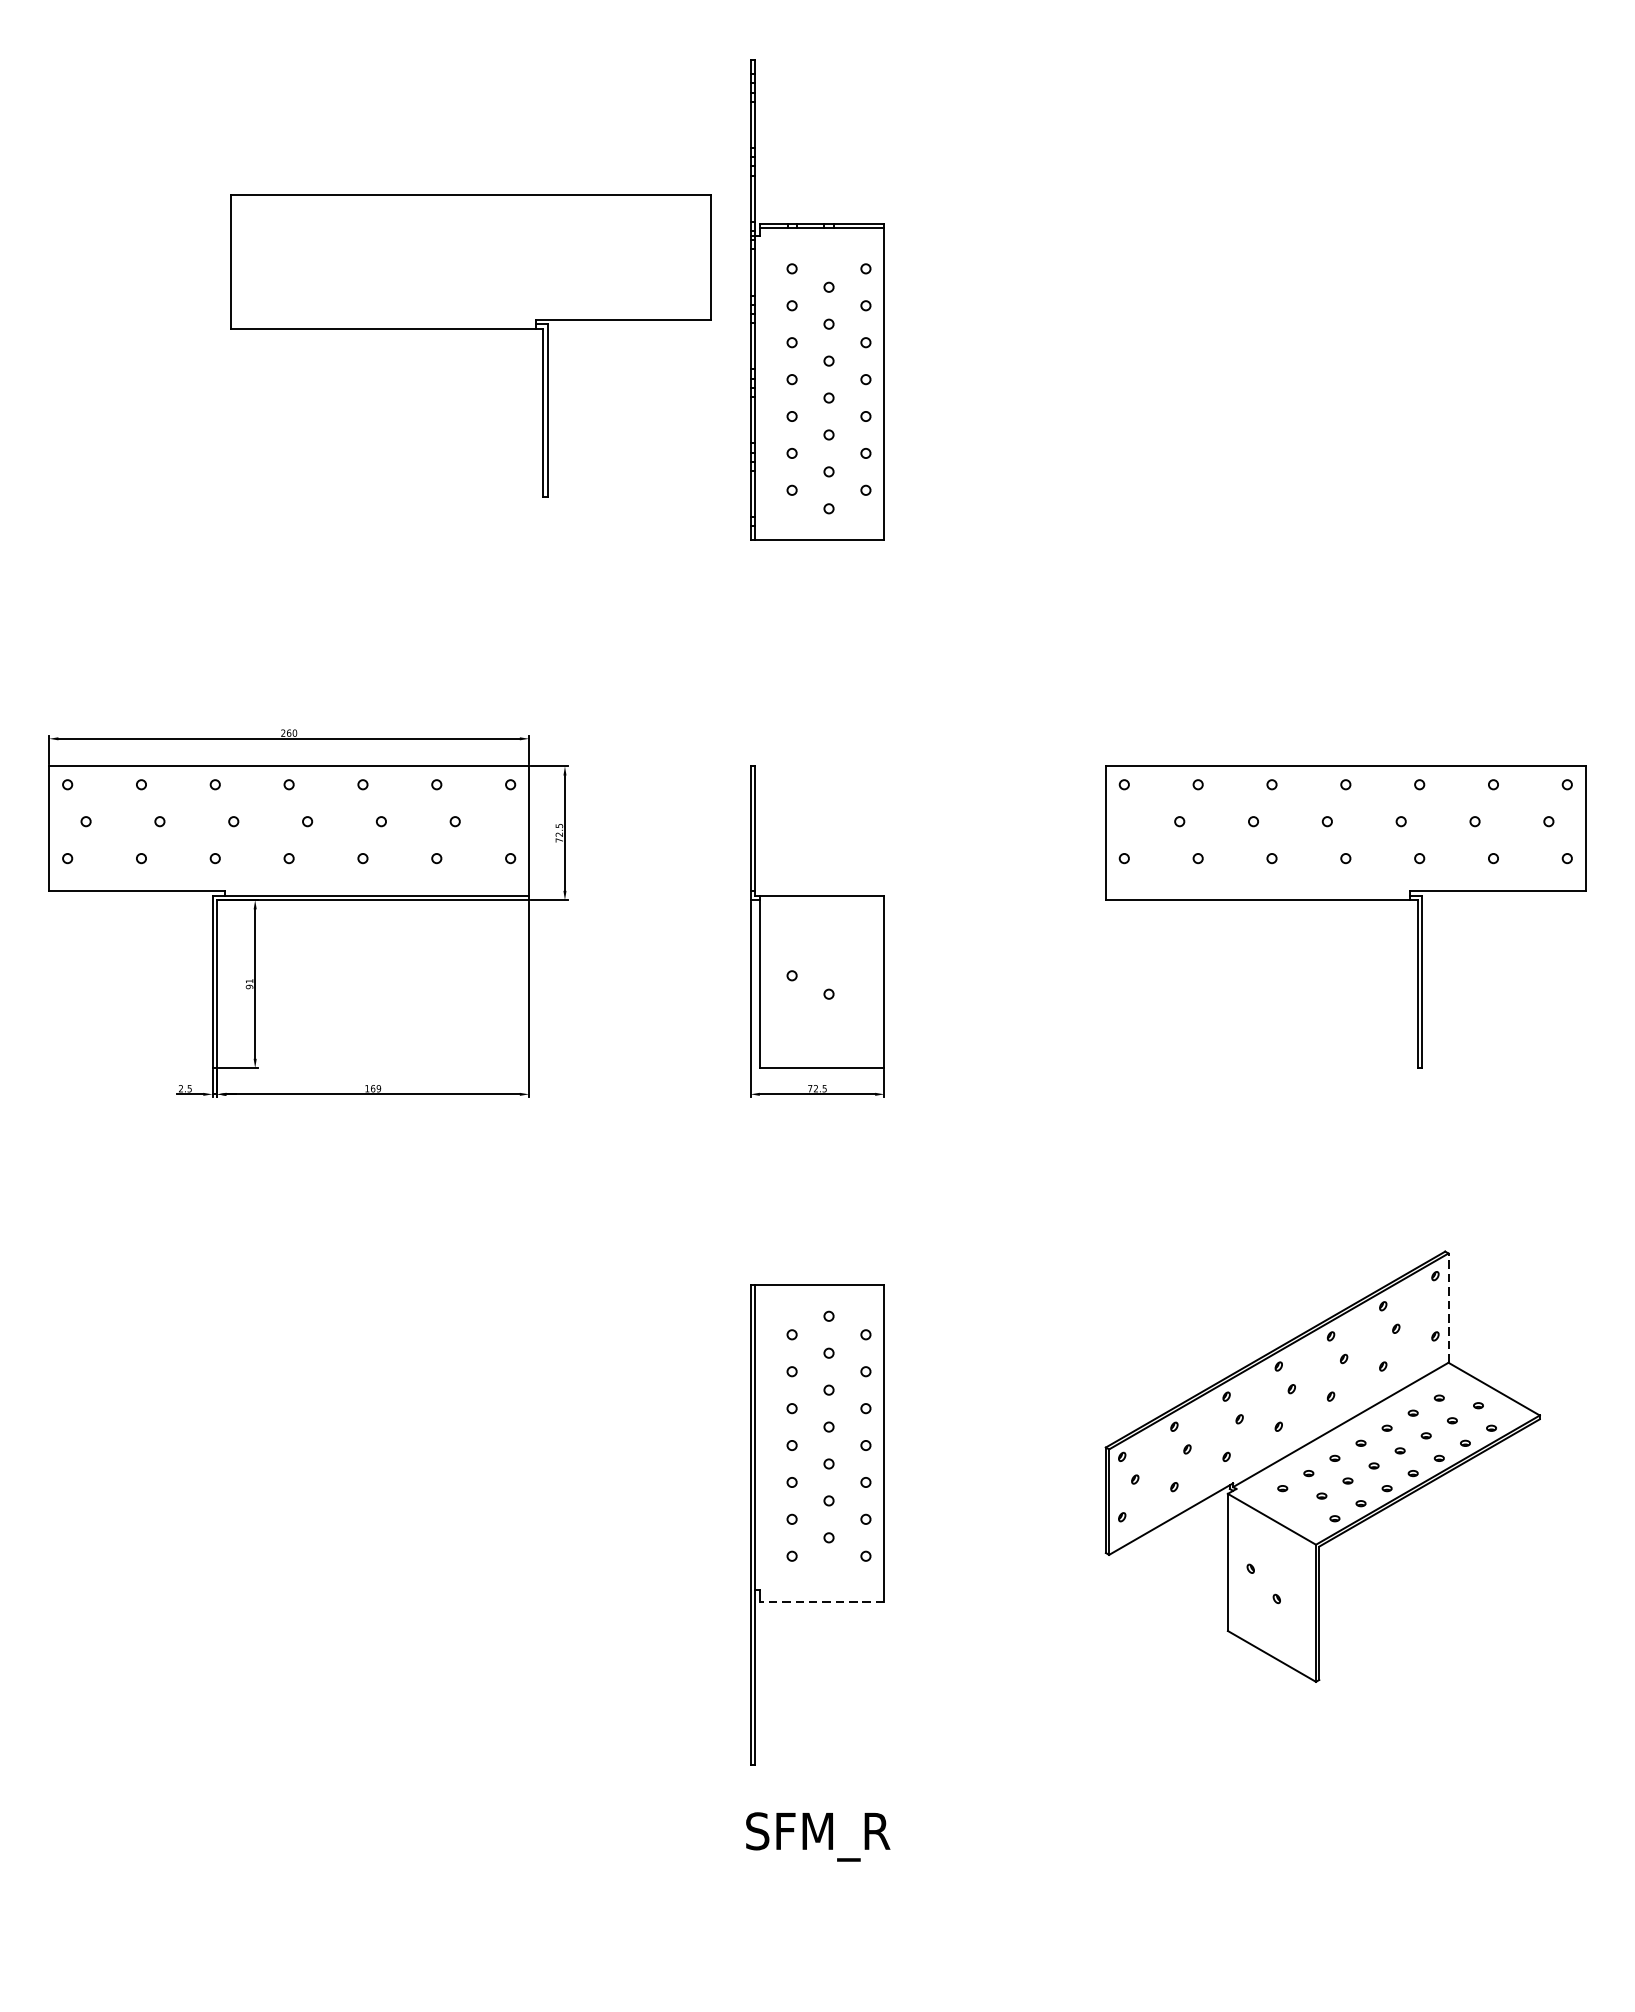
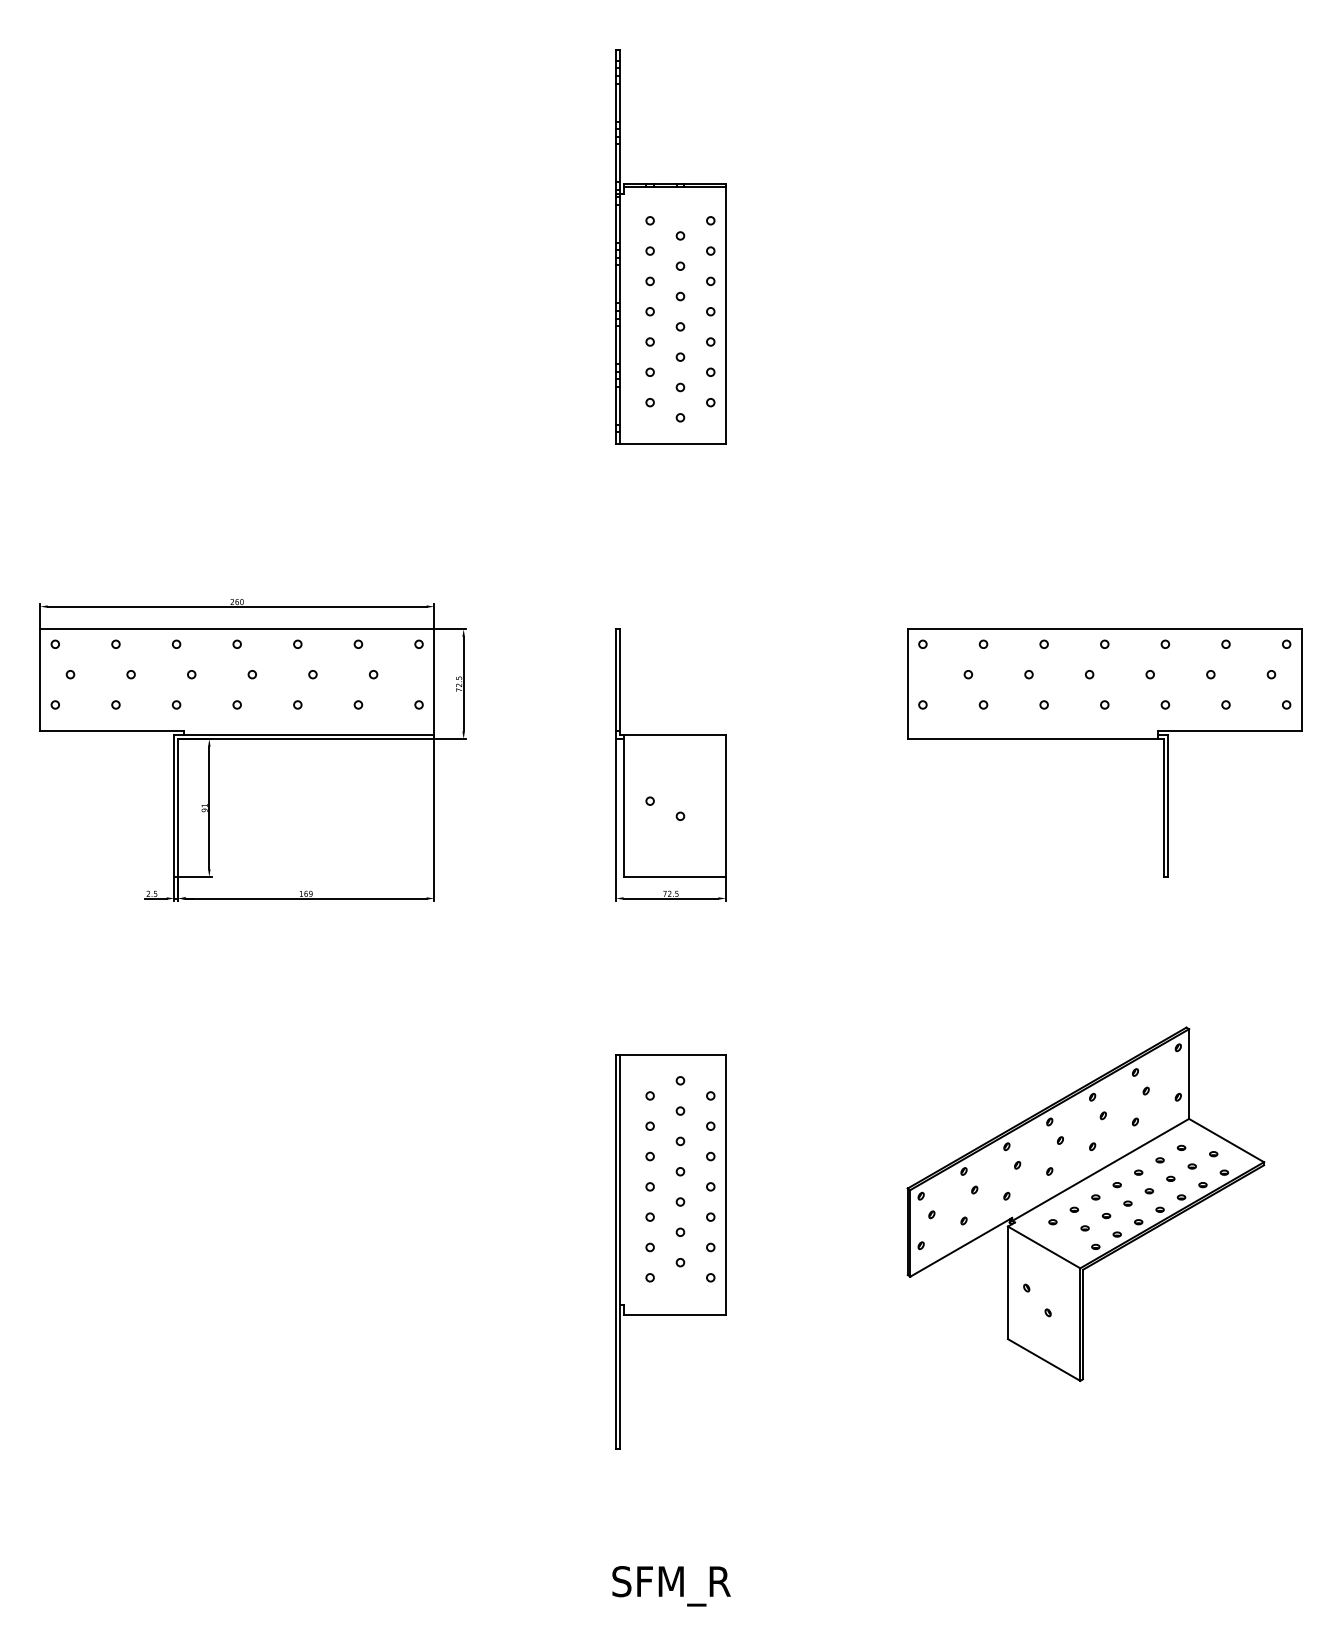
part: (470, 329) -> (386, 270), removed
line: (1449, 1308) -> (1189, 1074), dashed -> solid
line: (821, 1600) -> (674, 1314), dashed -> solid
text: (818, 1837) -> (671, 1586), moved

